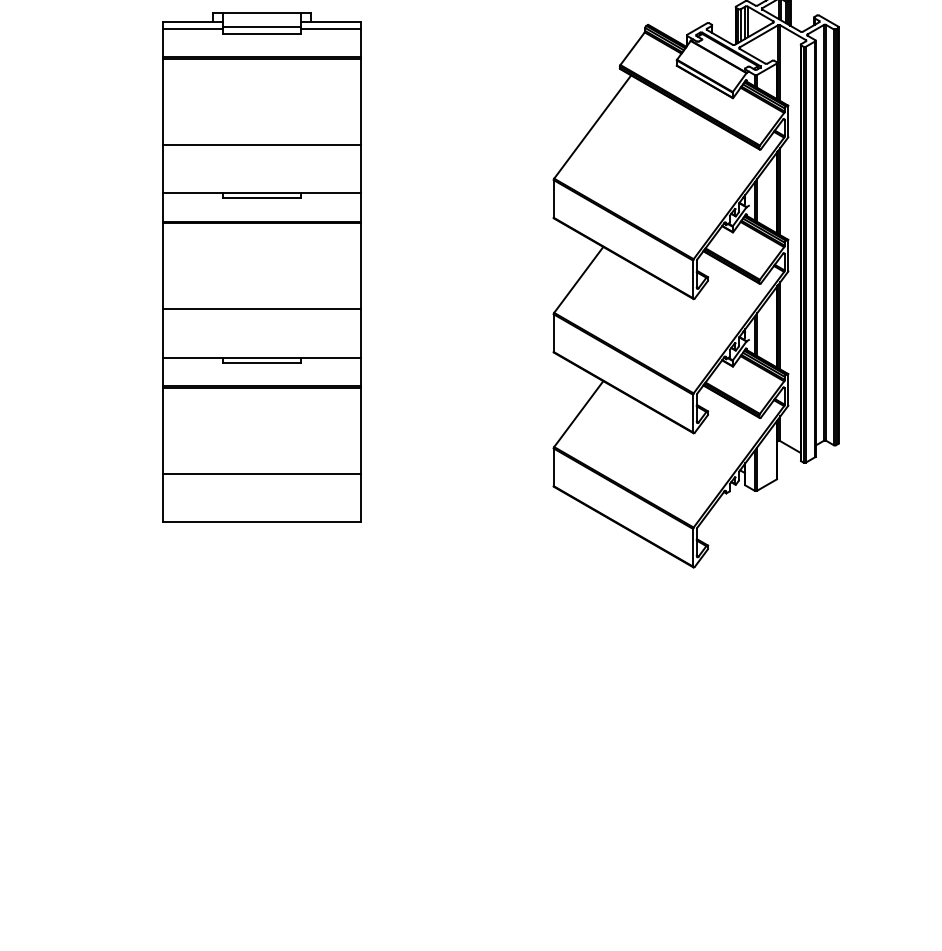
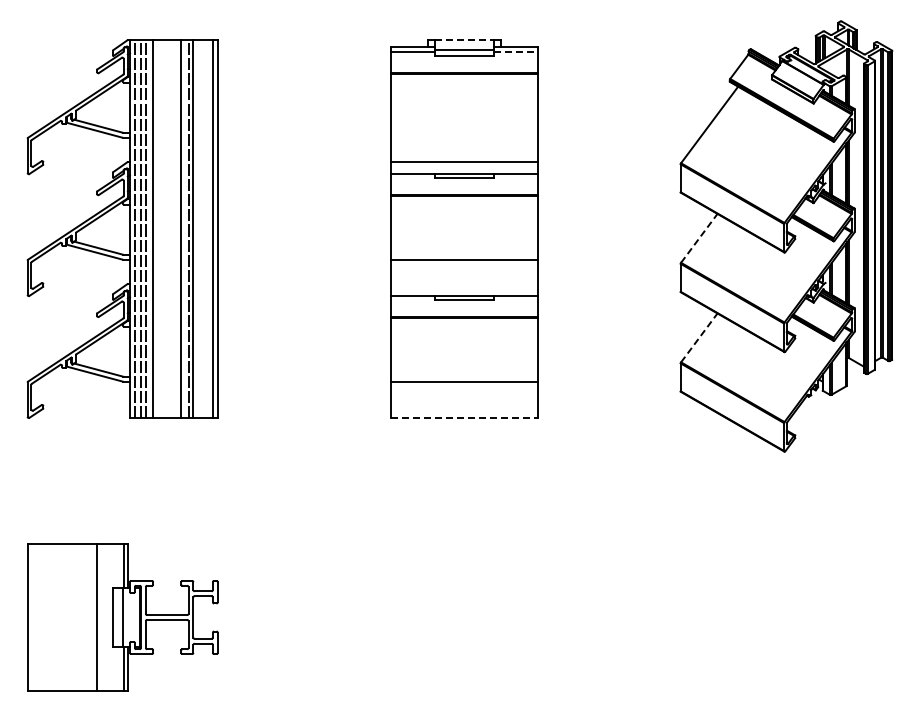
line: (262, 13) -> (464, 40), solid -> dashed
line: (330, 28) -> (515, 51), solid -> dashed
line: (262, 145) -> (464, 162), moved
line: (579, 278) -> (699, 237), solid -> dashed
line: (579, 413) -> (699, 337), solid -> dashed
line: (262, 522) -> (464, 418), solid -> dashed

